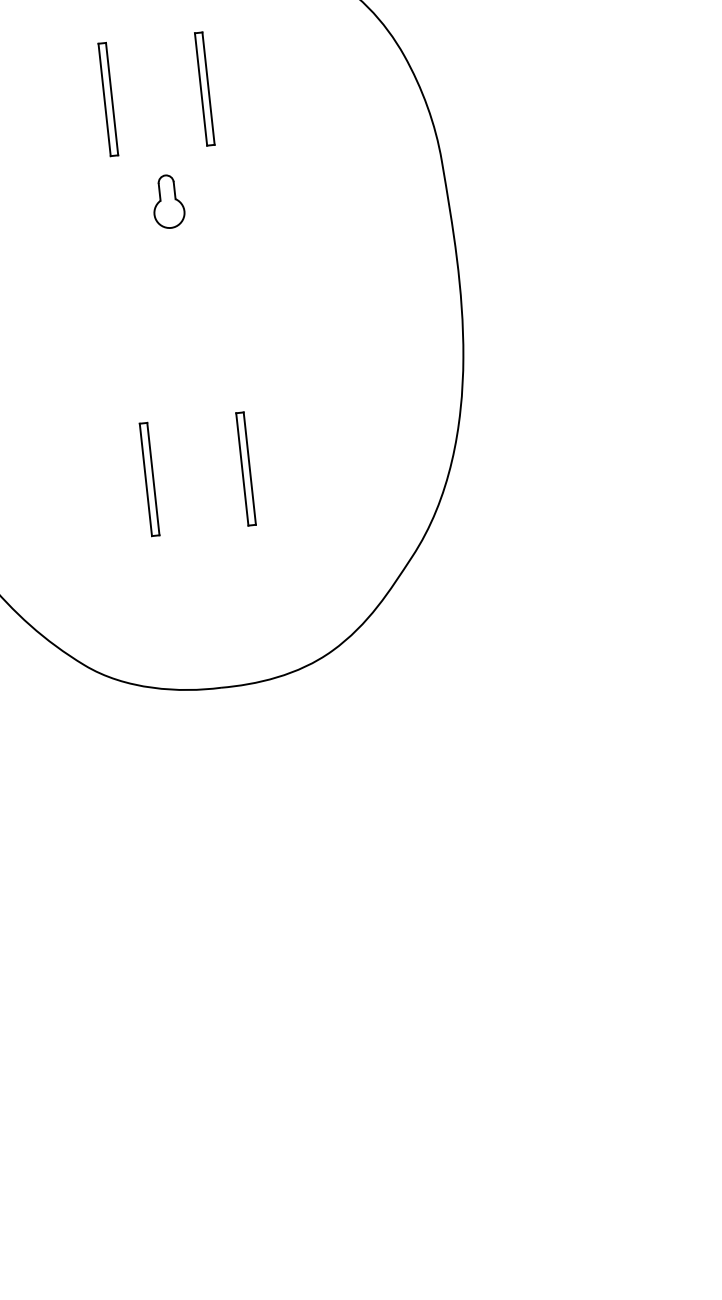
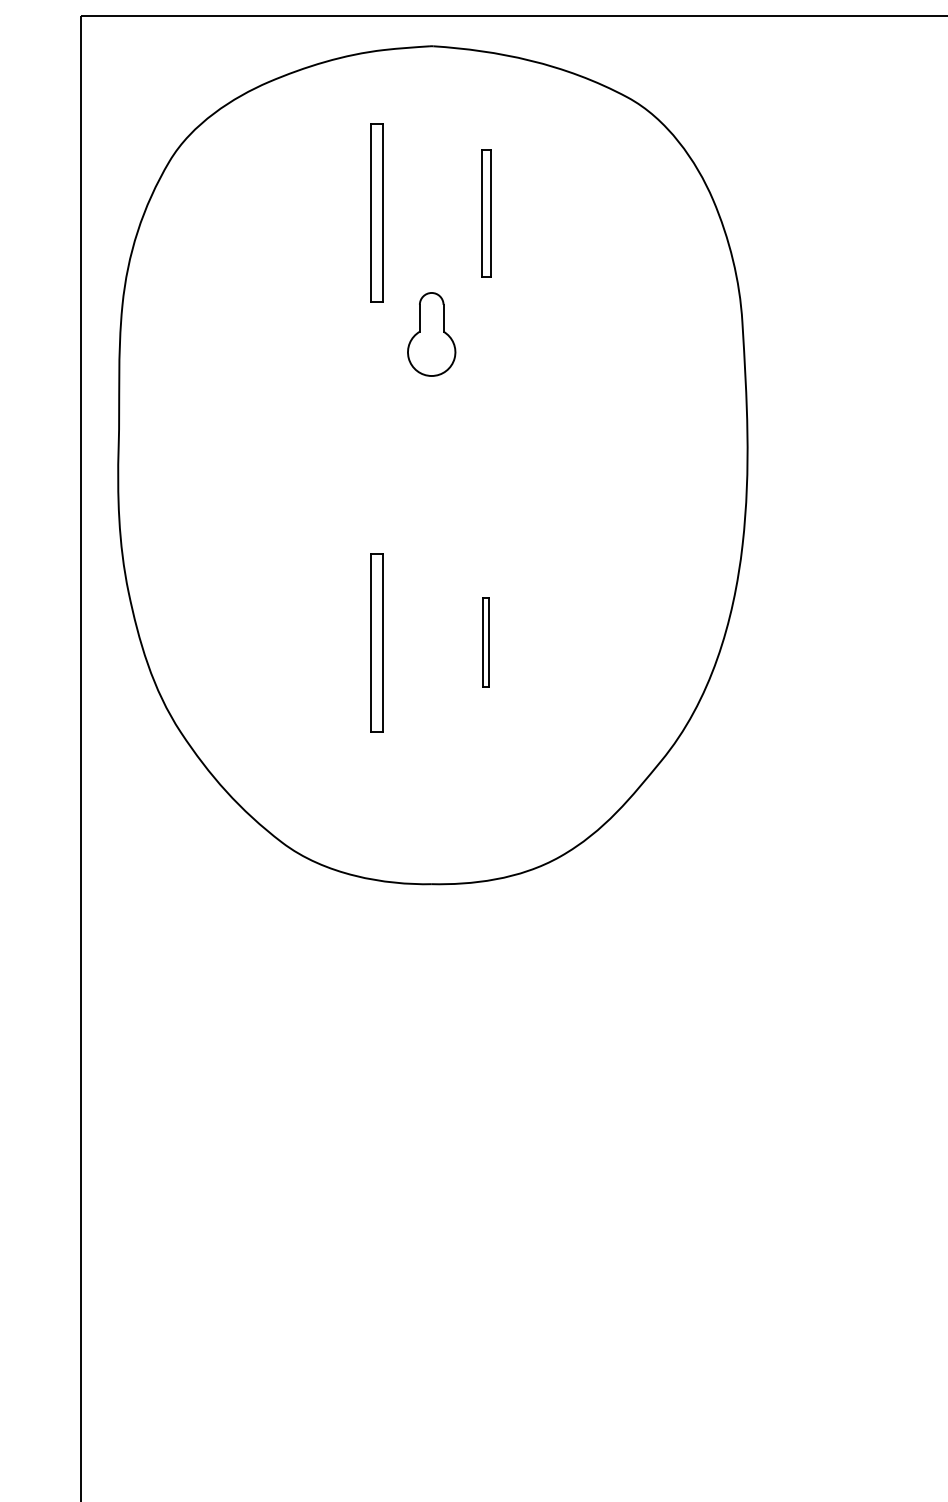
part: (108, 99) -> (377, 213), size x1.4
part: (167, 201) -> (431, 334), size x1.4
part: (246, 468) -> (486, 642), size x0.7
part: (149, 479) -> (377, 642), size x1.4

